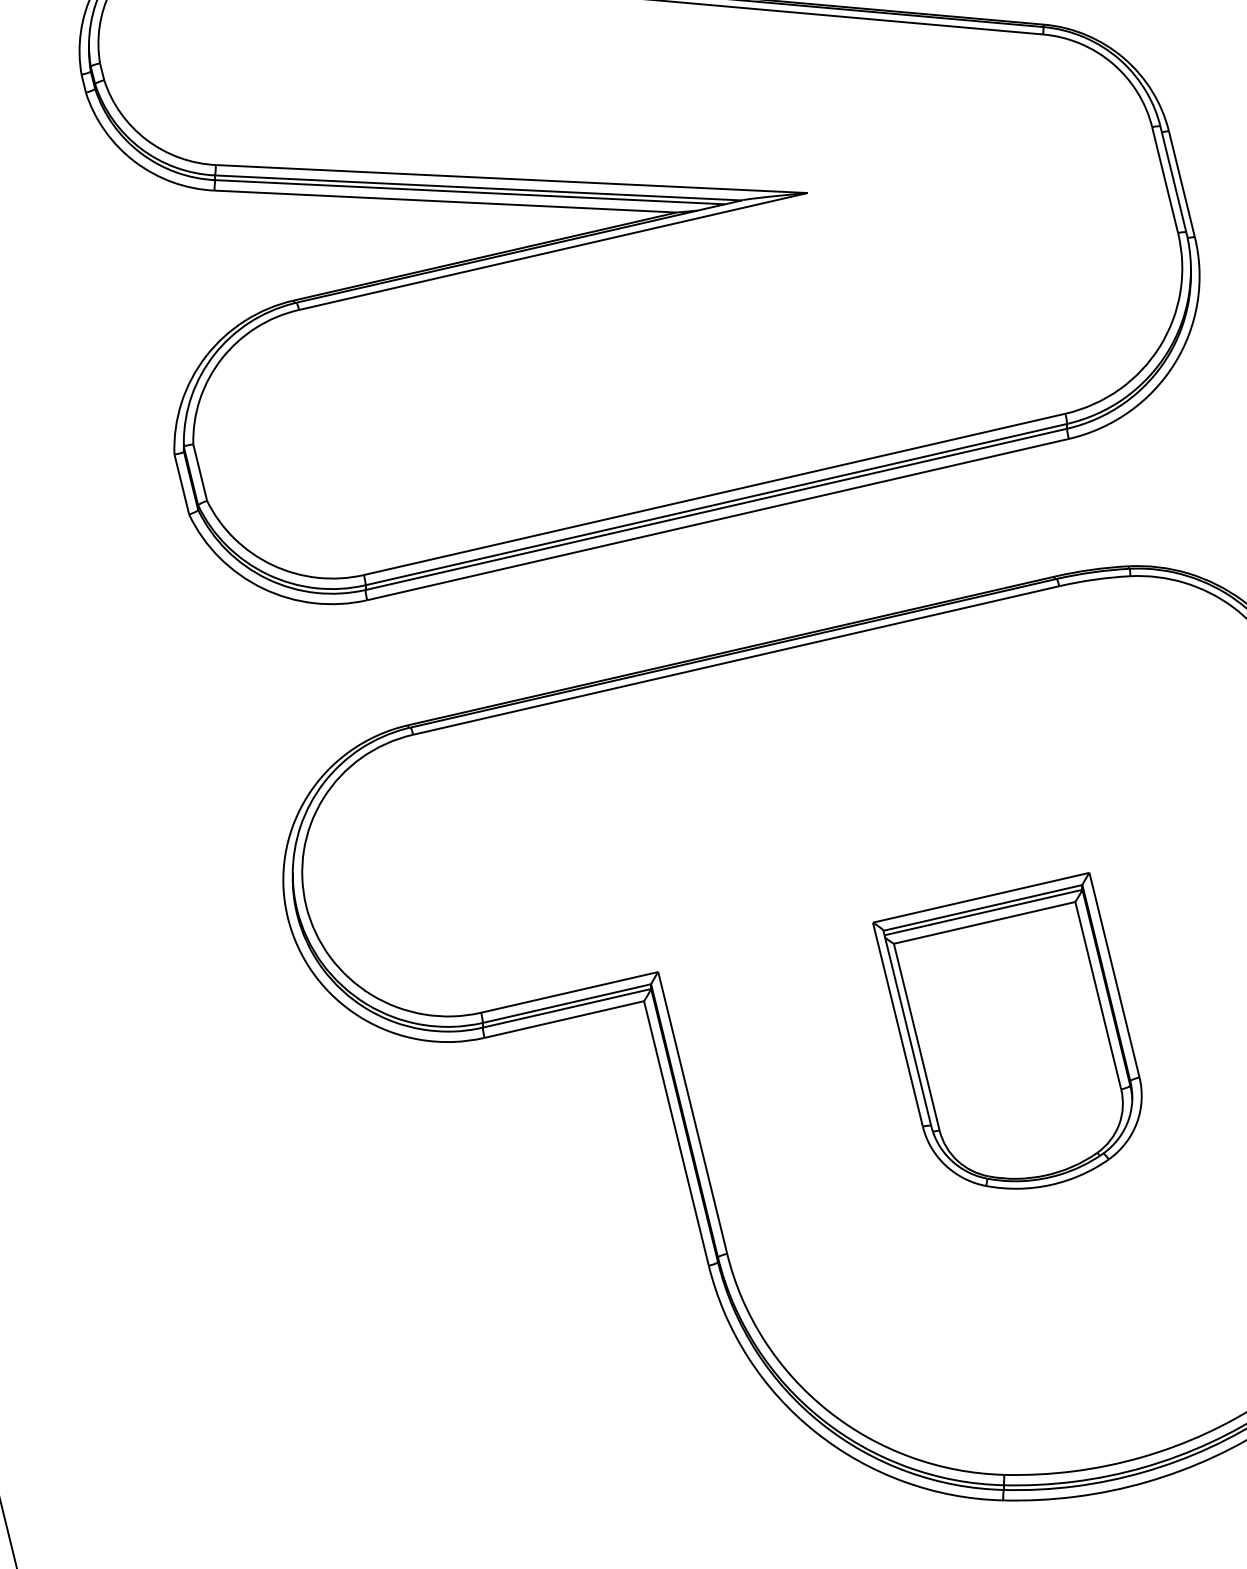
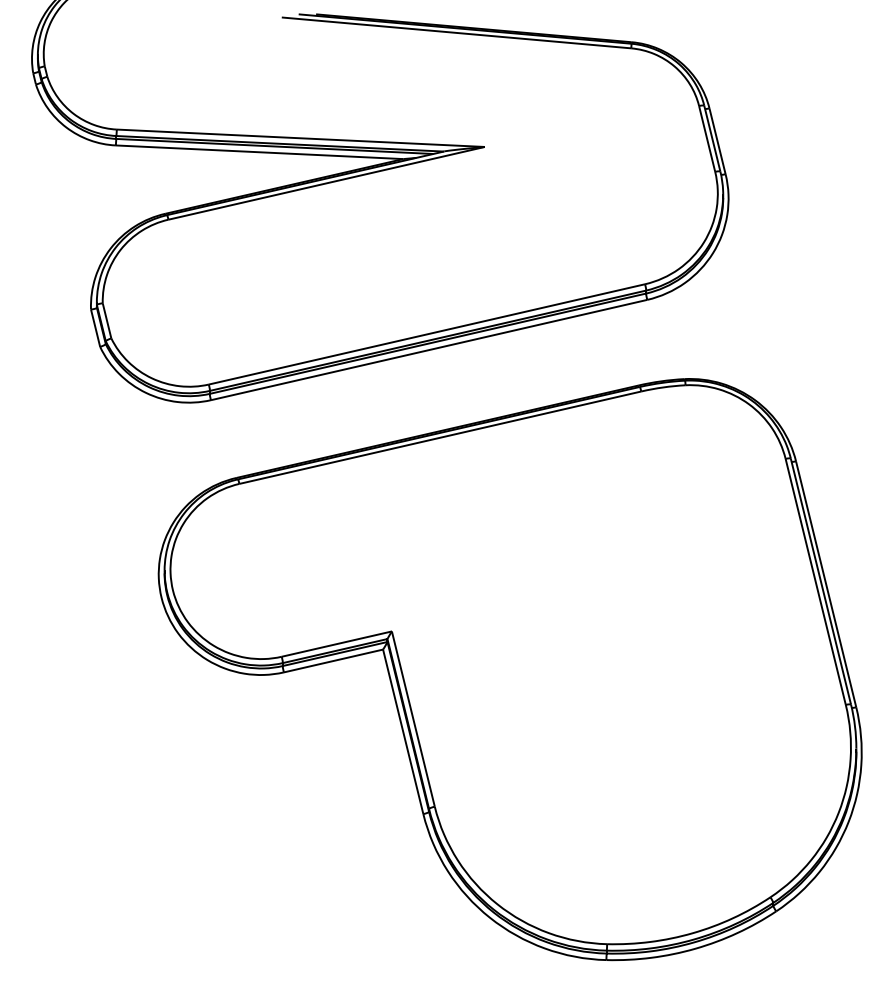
part: (1006, 1031) -> (608, 668), removed

